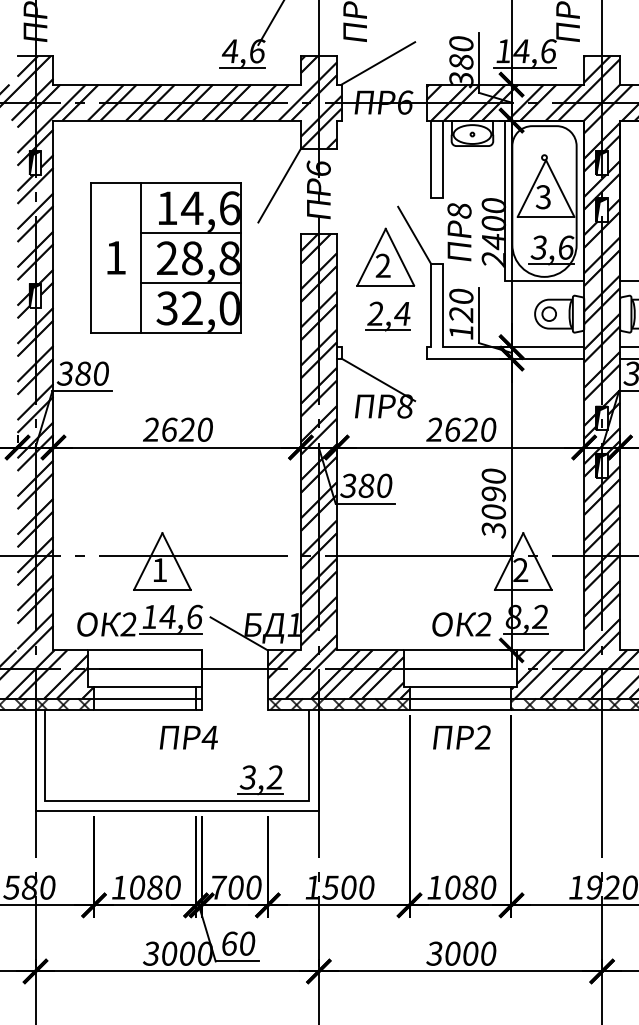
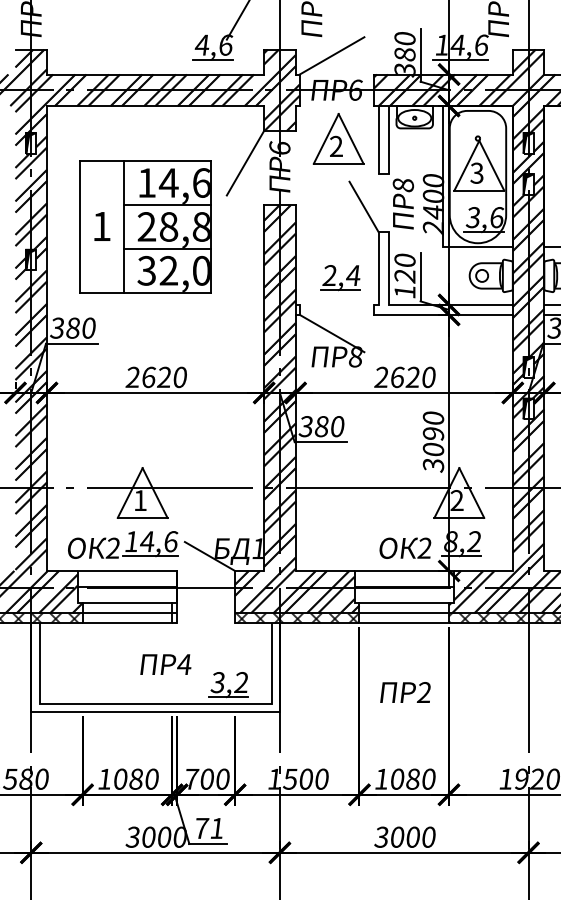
part: (385, 256) -> (338, 138), moved
text: (188, 737) -> (165, 664), moved
text: (461, 737) -> (405, 692), moved
text: (238, 943) -> (209, 828), 60 -> 71

